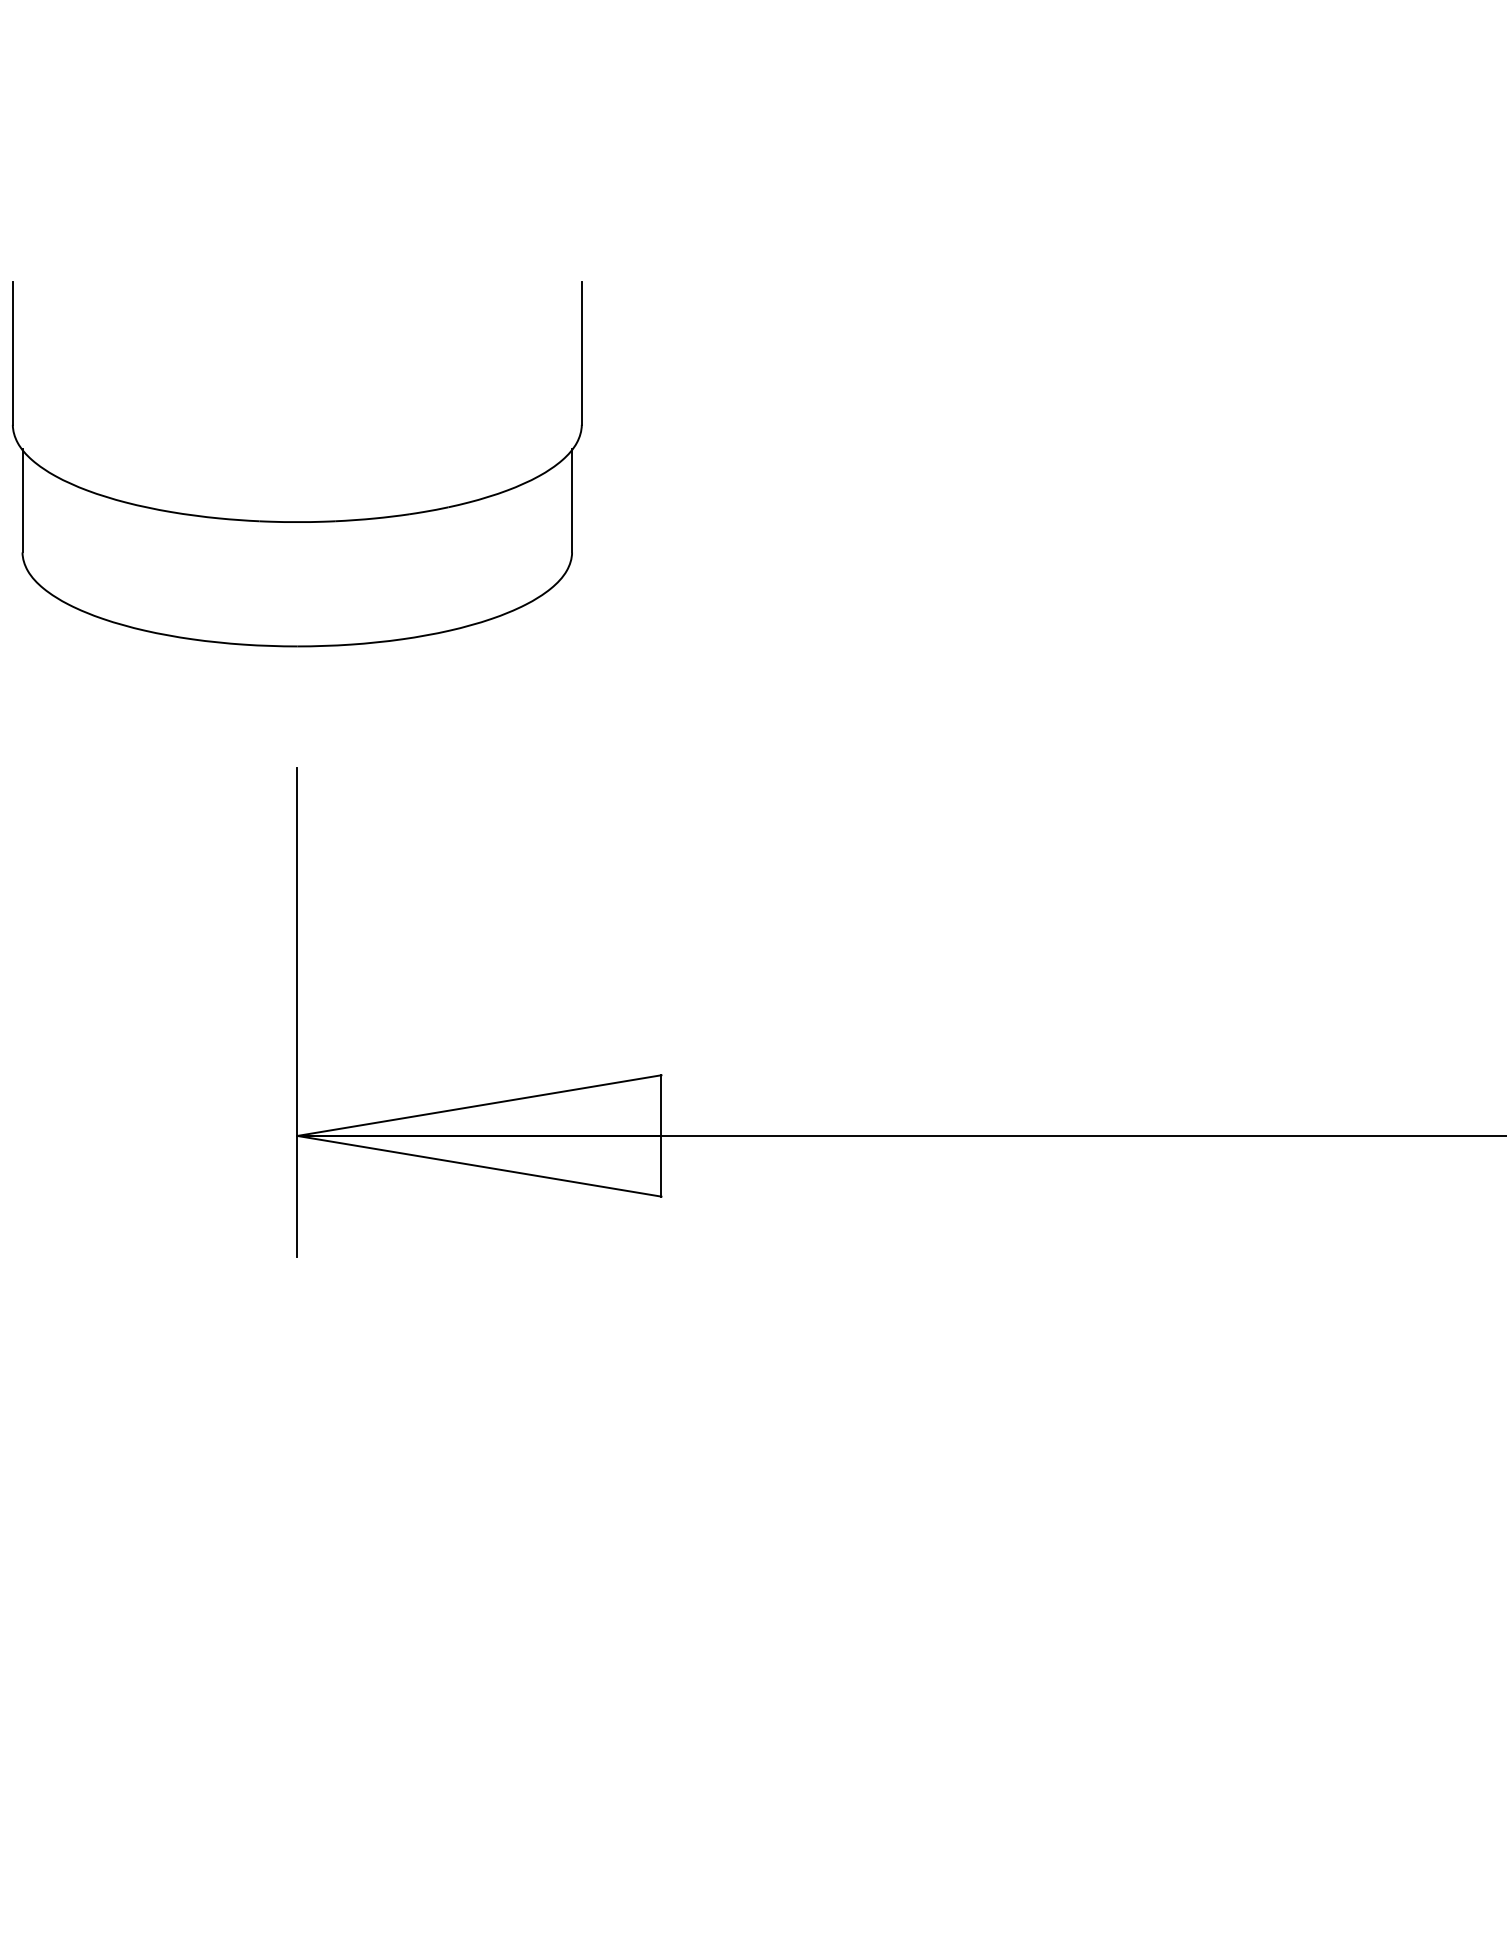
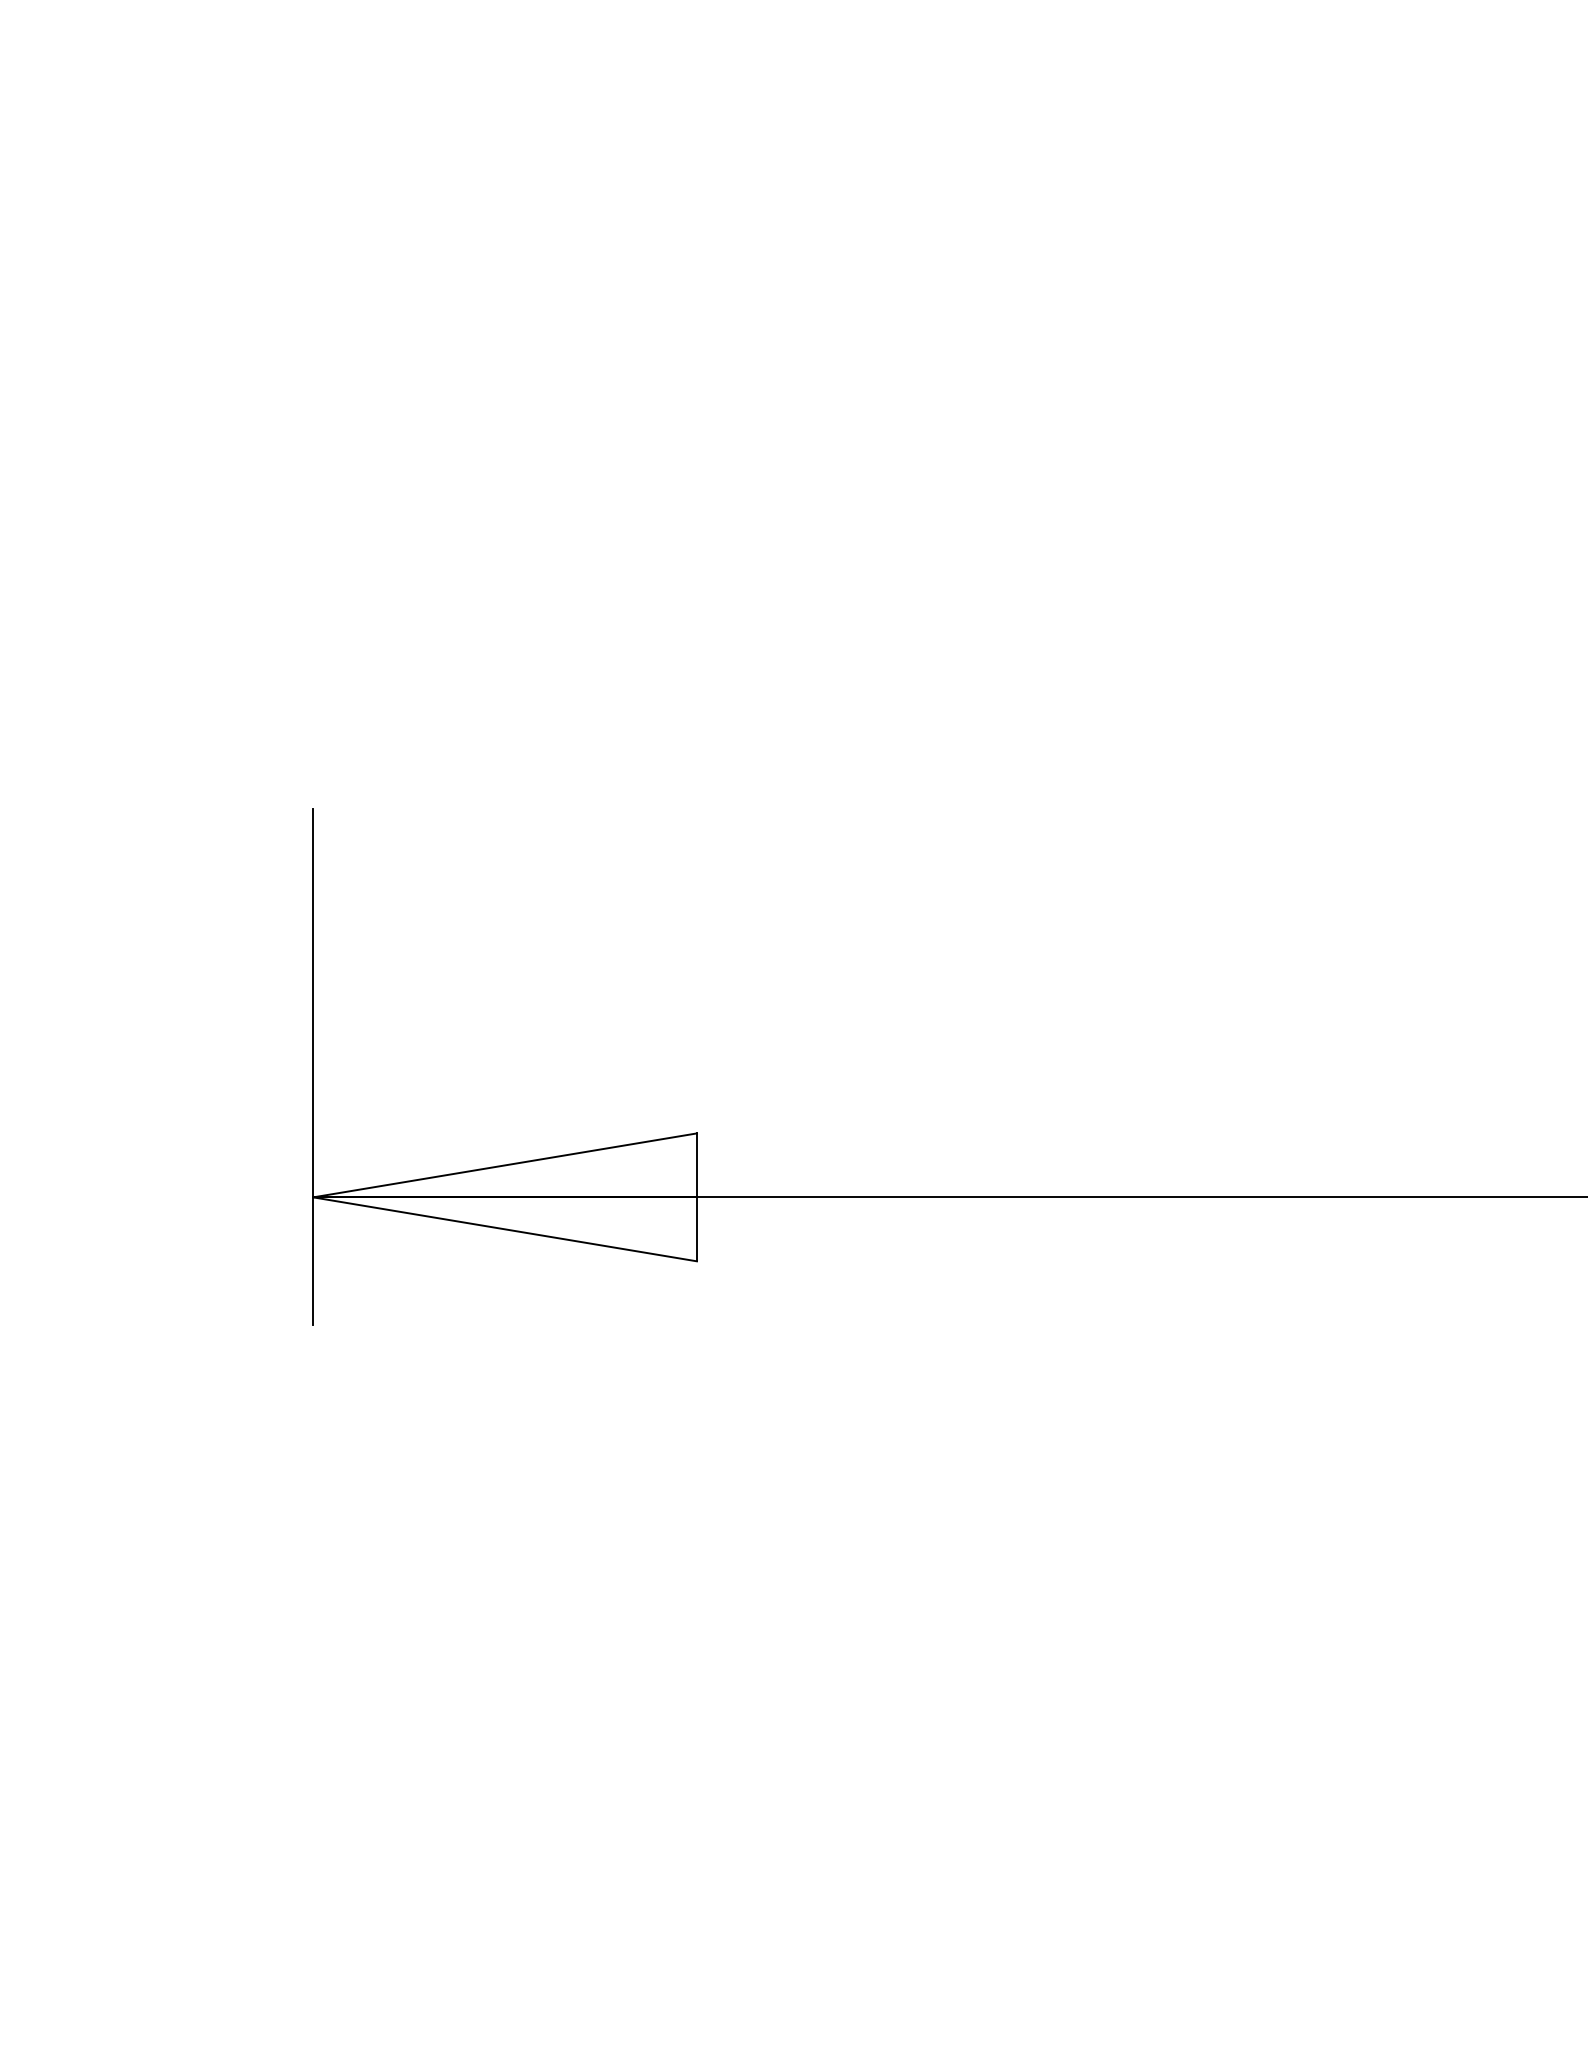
part: (297, 521) -> (313, 549), removed

